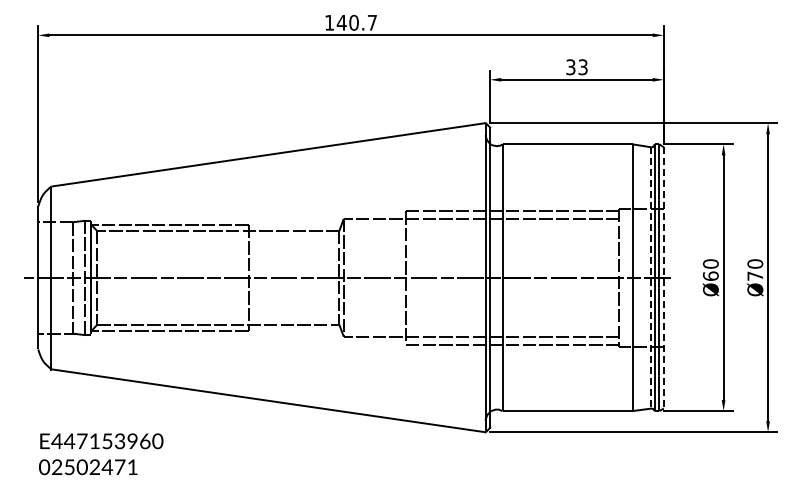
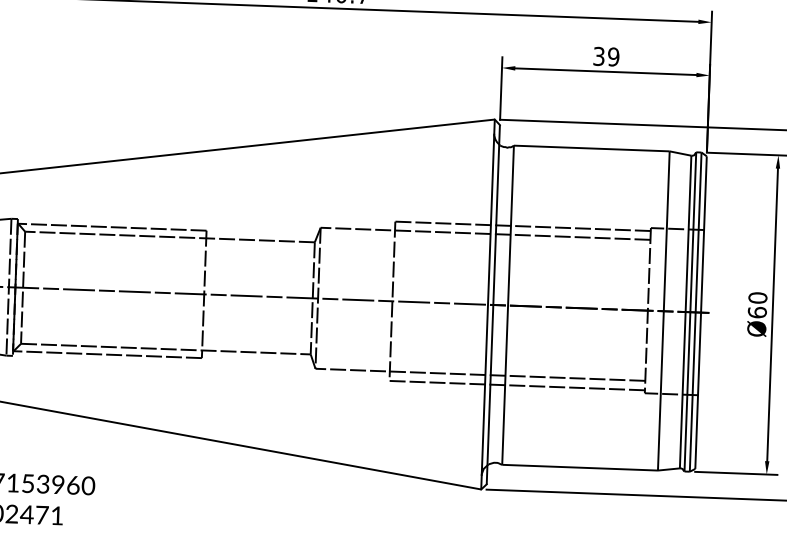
text: (582, 67) -> (612, 57), 33 -> 39
line: (650, 277) -> (685, 311), dashed -> solid
line: (663, 277) -> (700, 312), dashed -> solid

